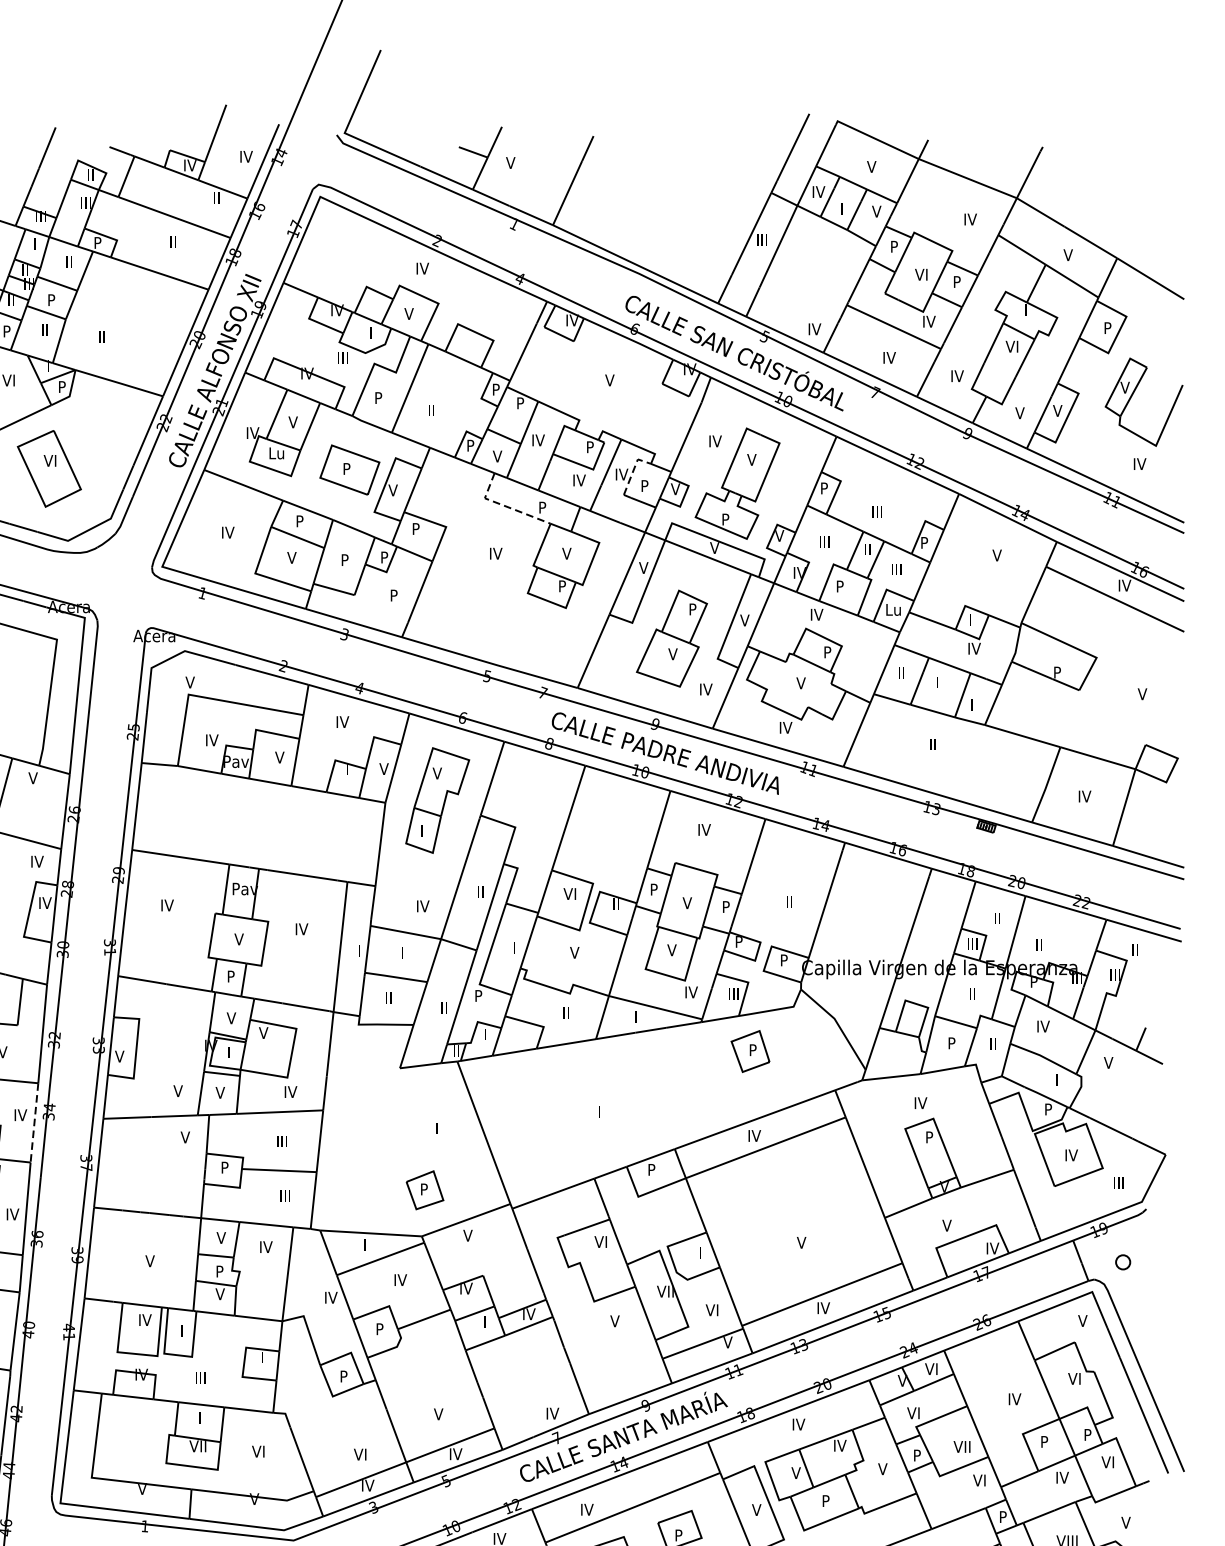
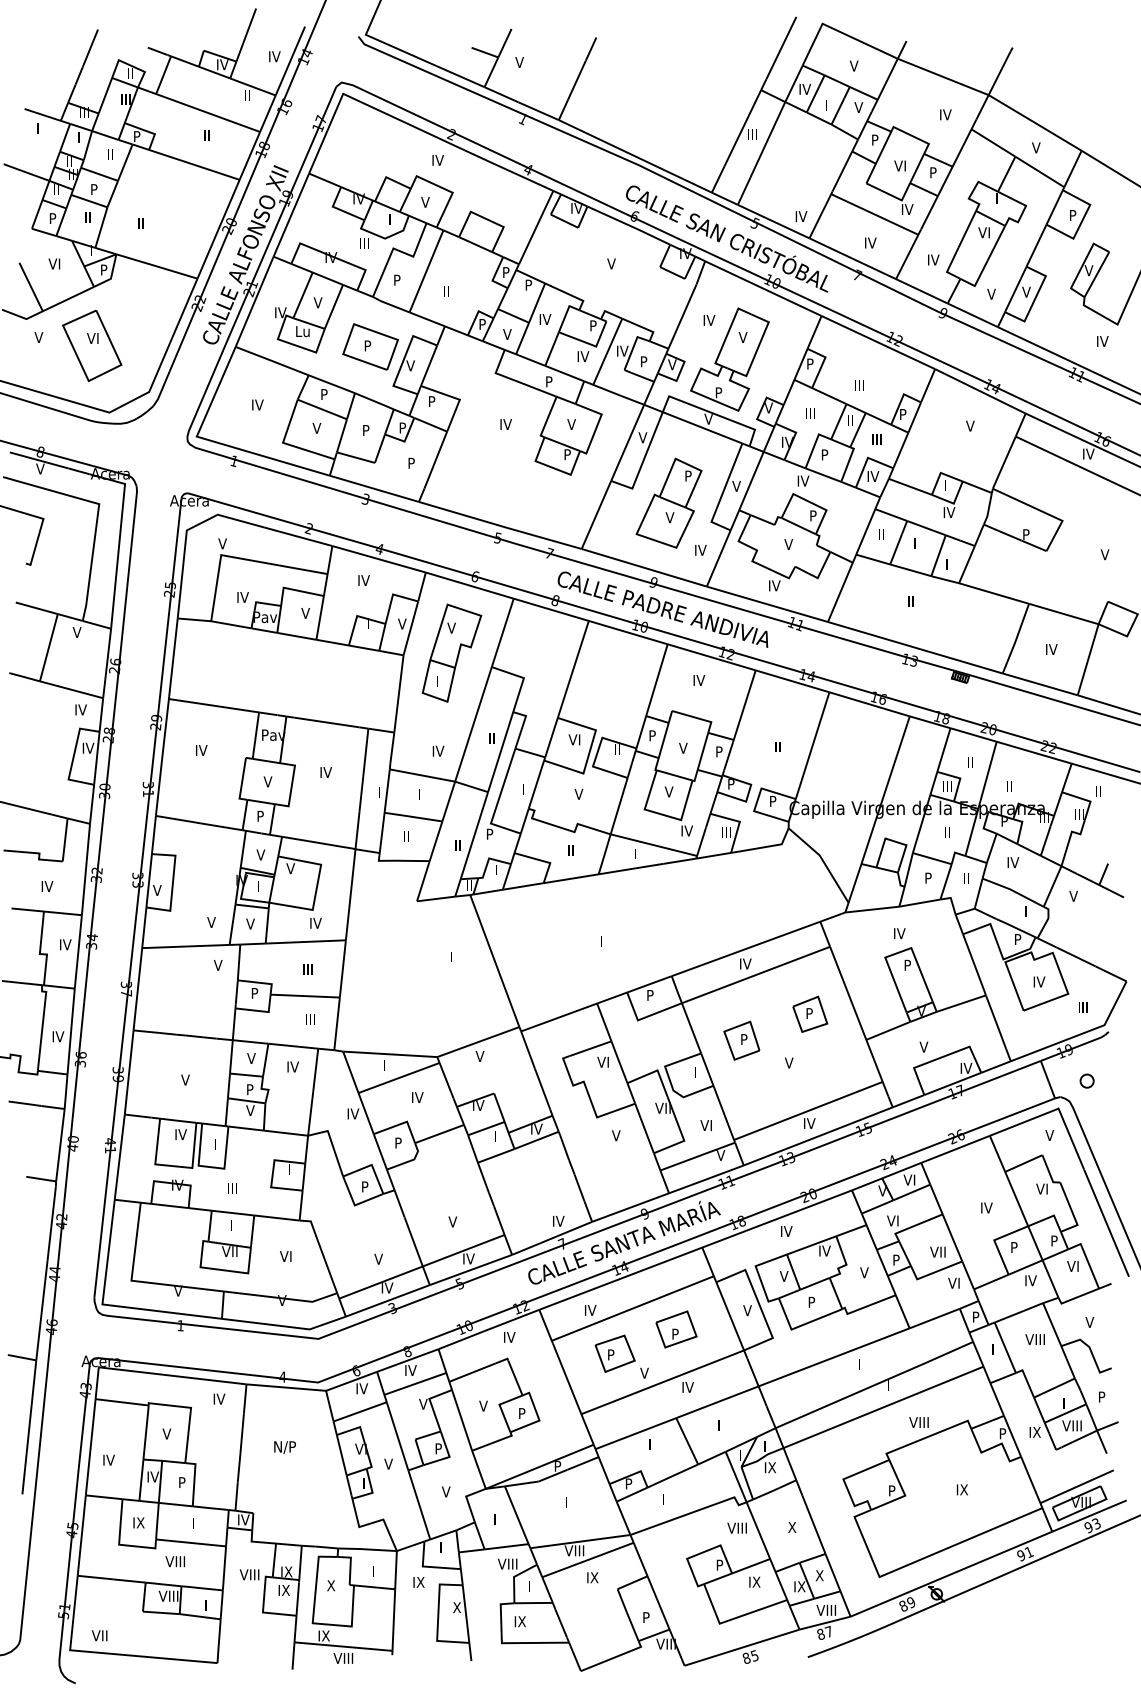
line: (633, 470) -> (633, 347), dashed -> solid
line: (506, 506) -> (515, 380), dashed -> solid
text: (894, 609) -> (875, 476), Lu -> IV
part: (750, 1051) -> (741, 1040), moved
line: (34, 1122) -> (78, 951), dashed -> solid
part: (425, 1189) -> (810, 1013), moved
text: (364, 1453) -> (384, 1258), VI -> V

